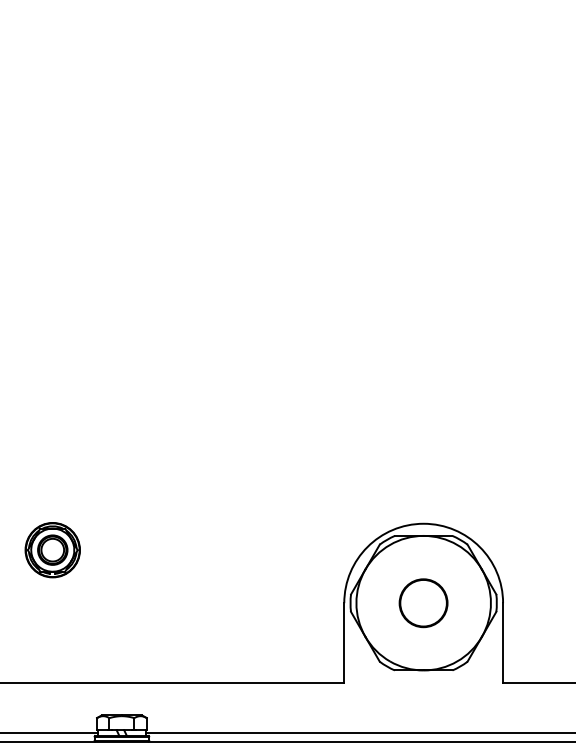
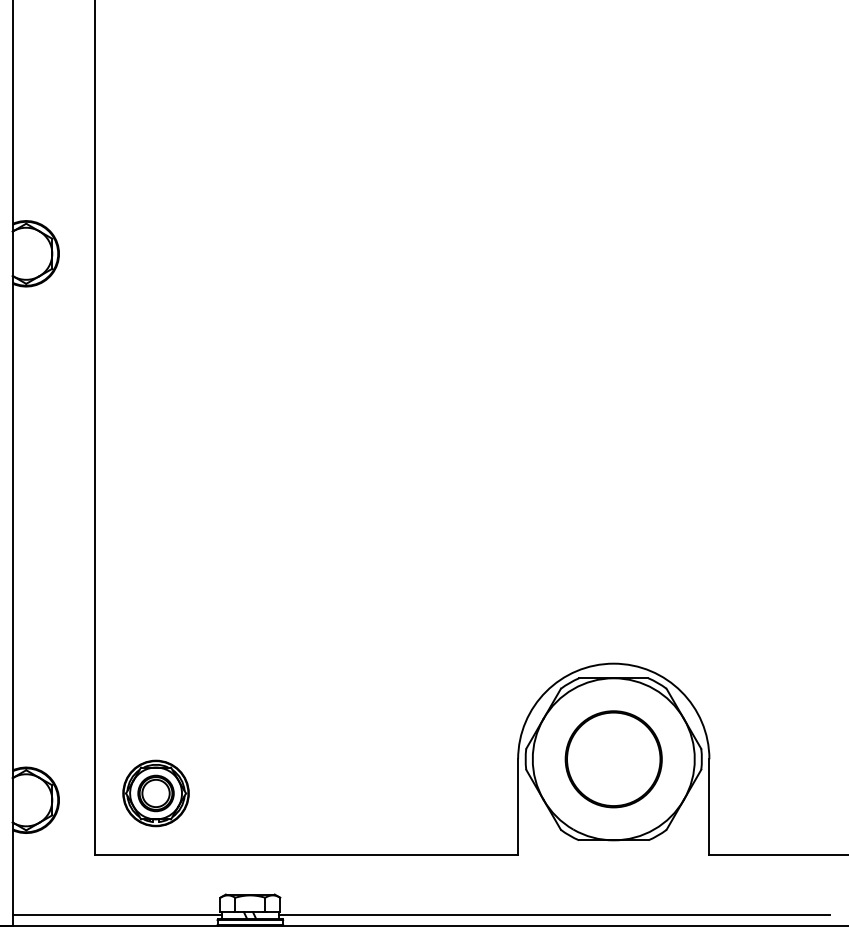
part: (52, 550) -> (155, 793), moved
part: (423, 603) -> (613, 759), size x1.67

